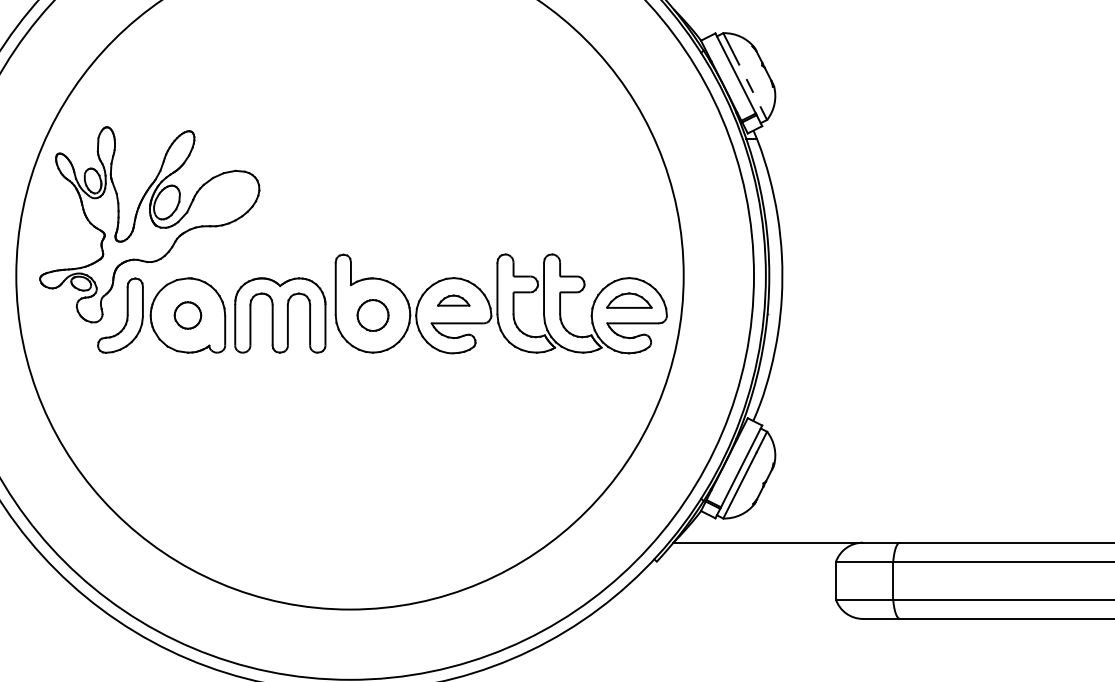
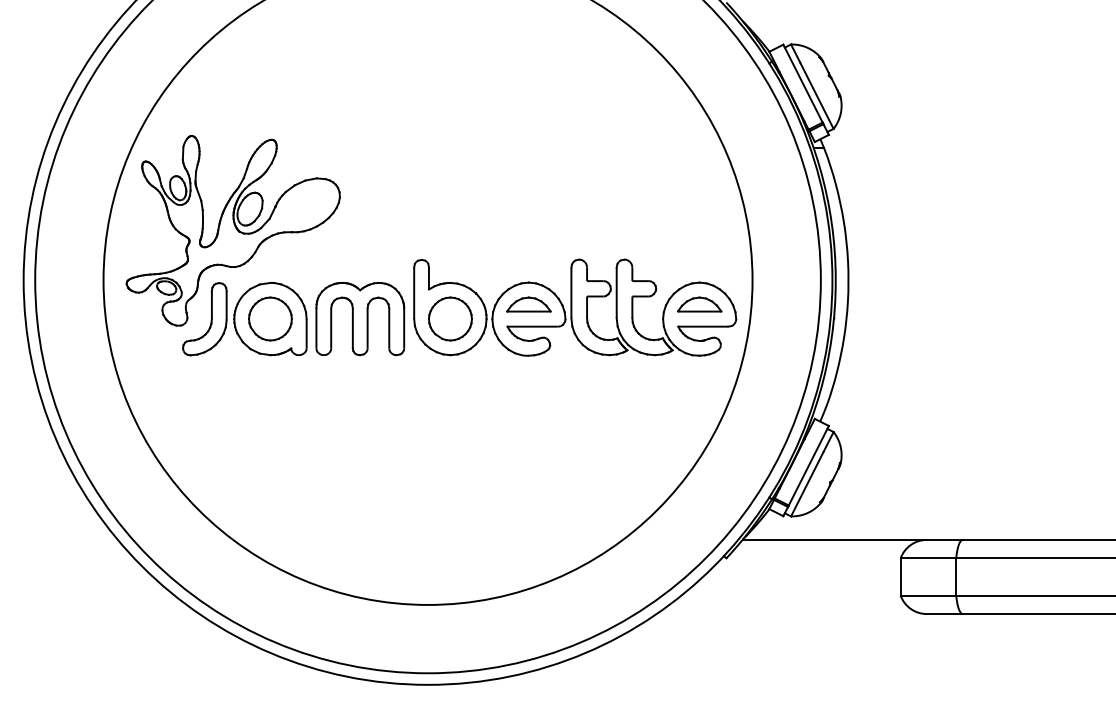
line: (749, 85) -> (816, 95), dashed -> solid
part: (453, 300) -> (528, 304), size x1.43
part: (187, 314) -> (270, 318), size x1.67
part: (373, 314) -> (450, 318), size x1.43

